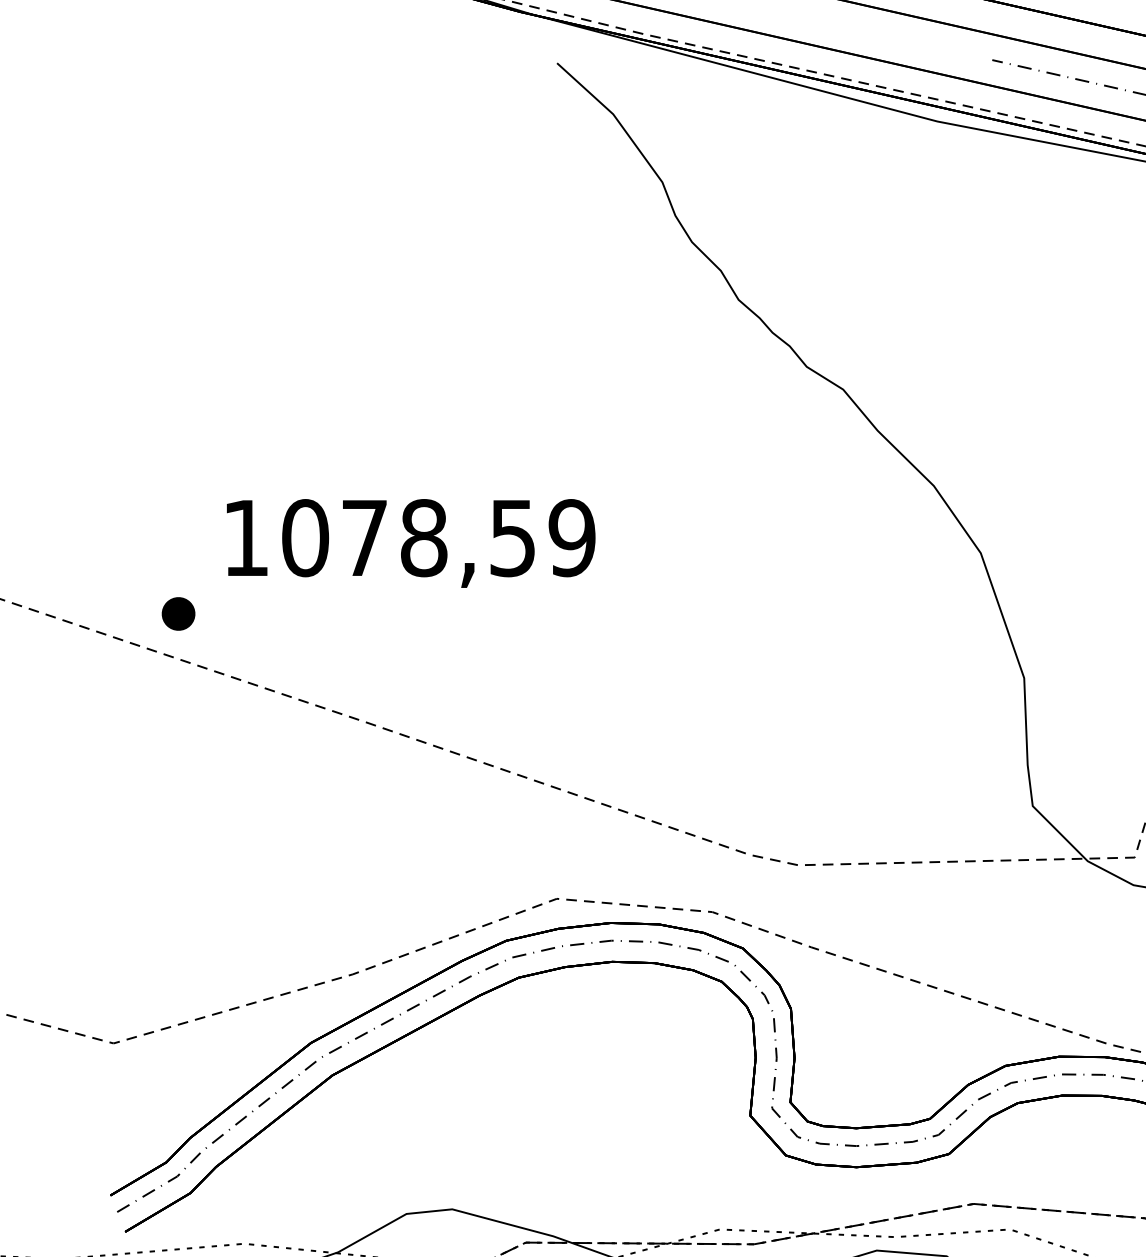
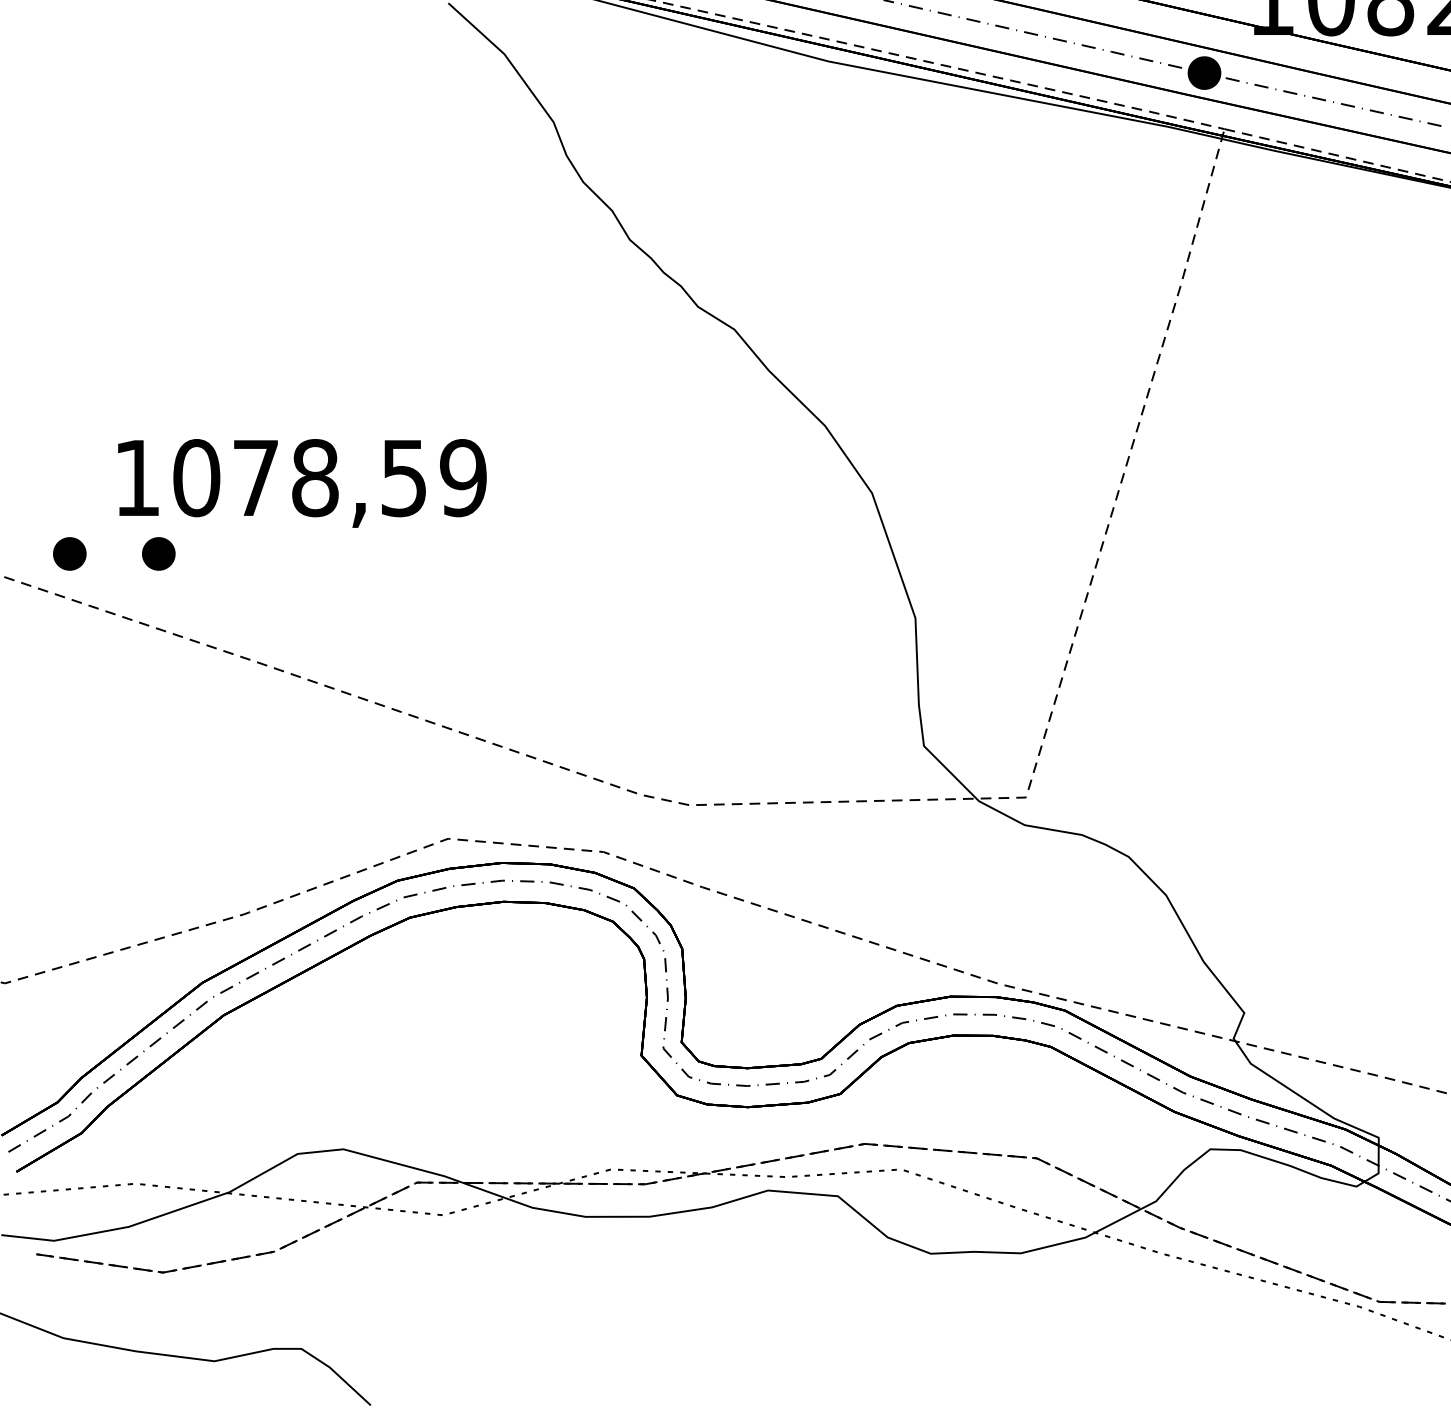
part: (267, 613) -> (158, 553), added

